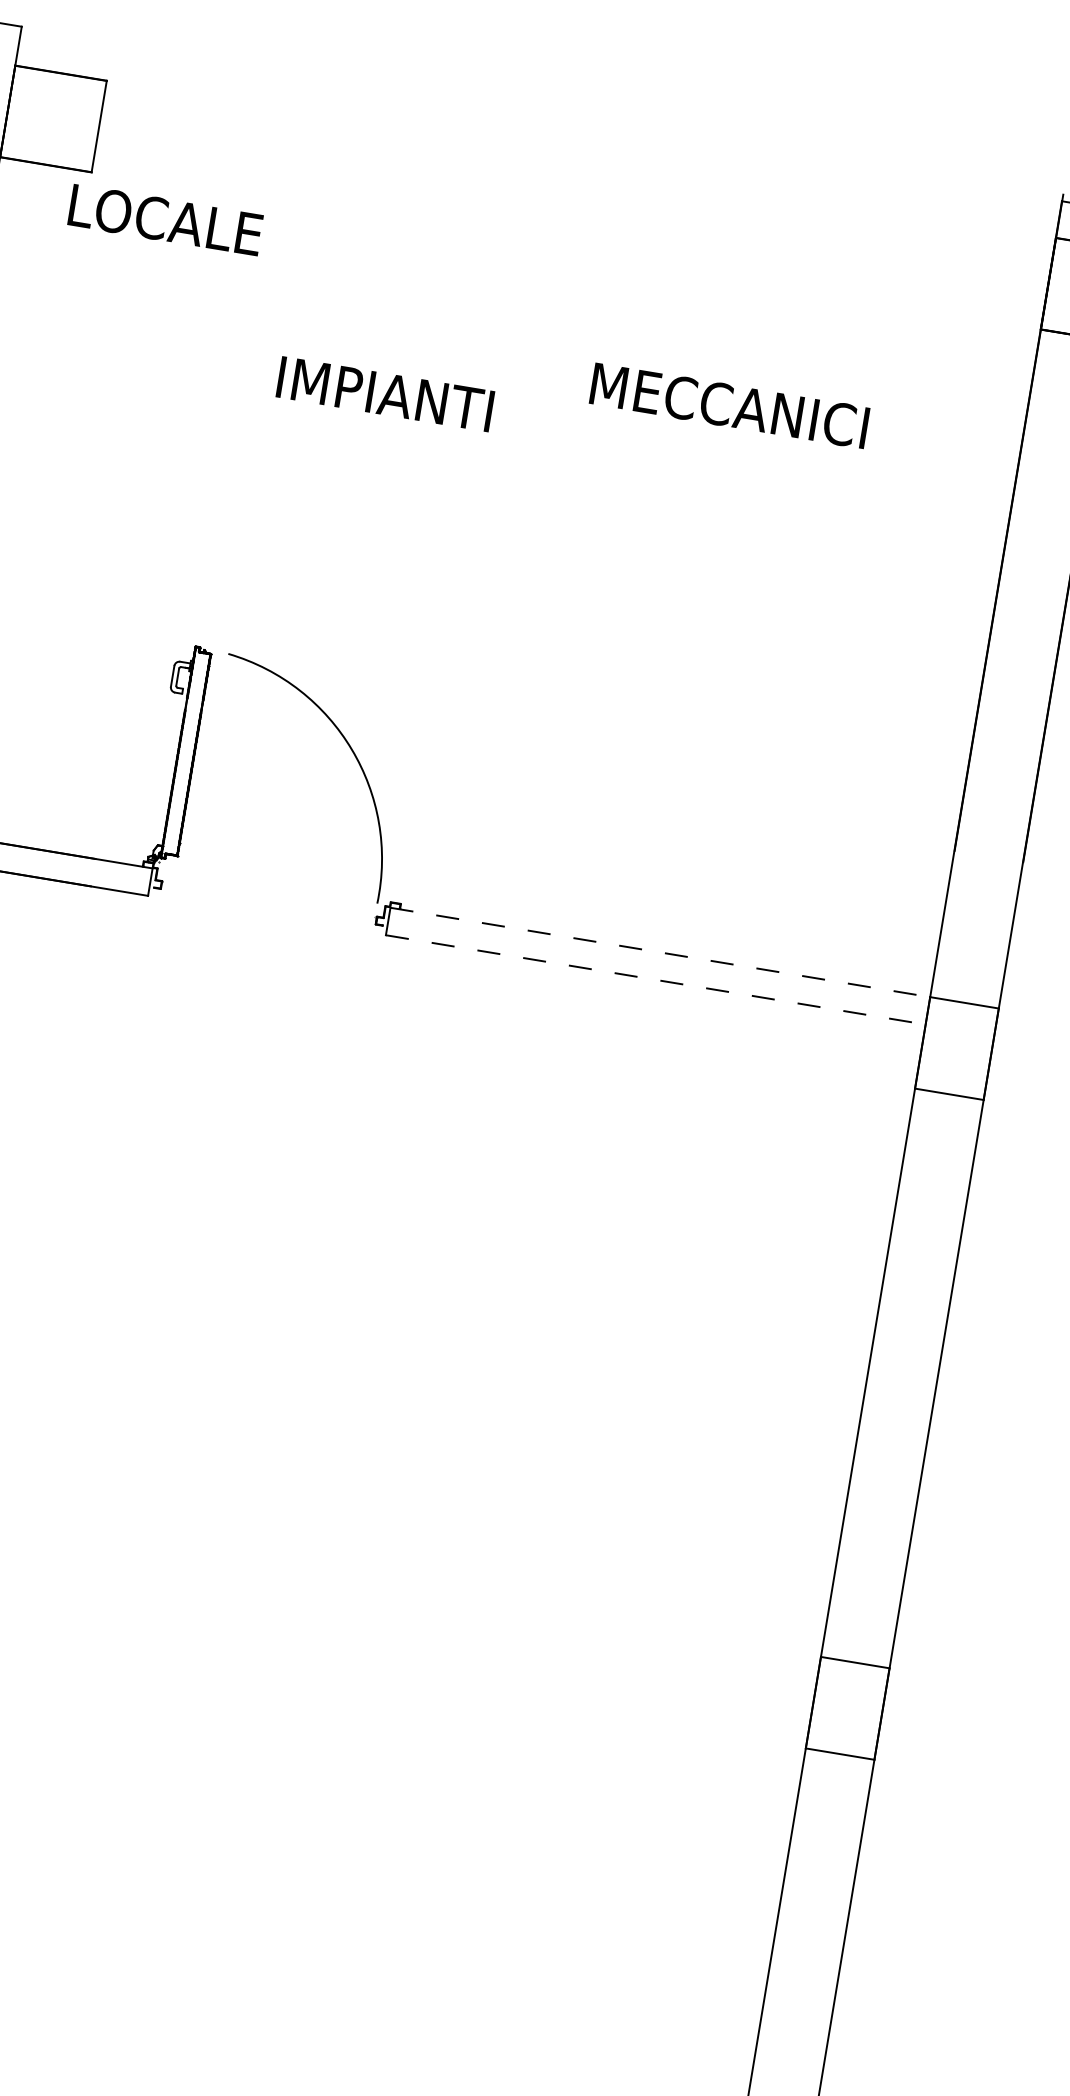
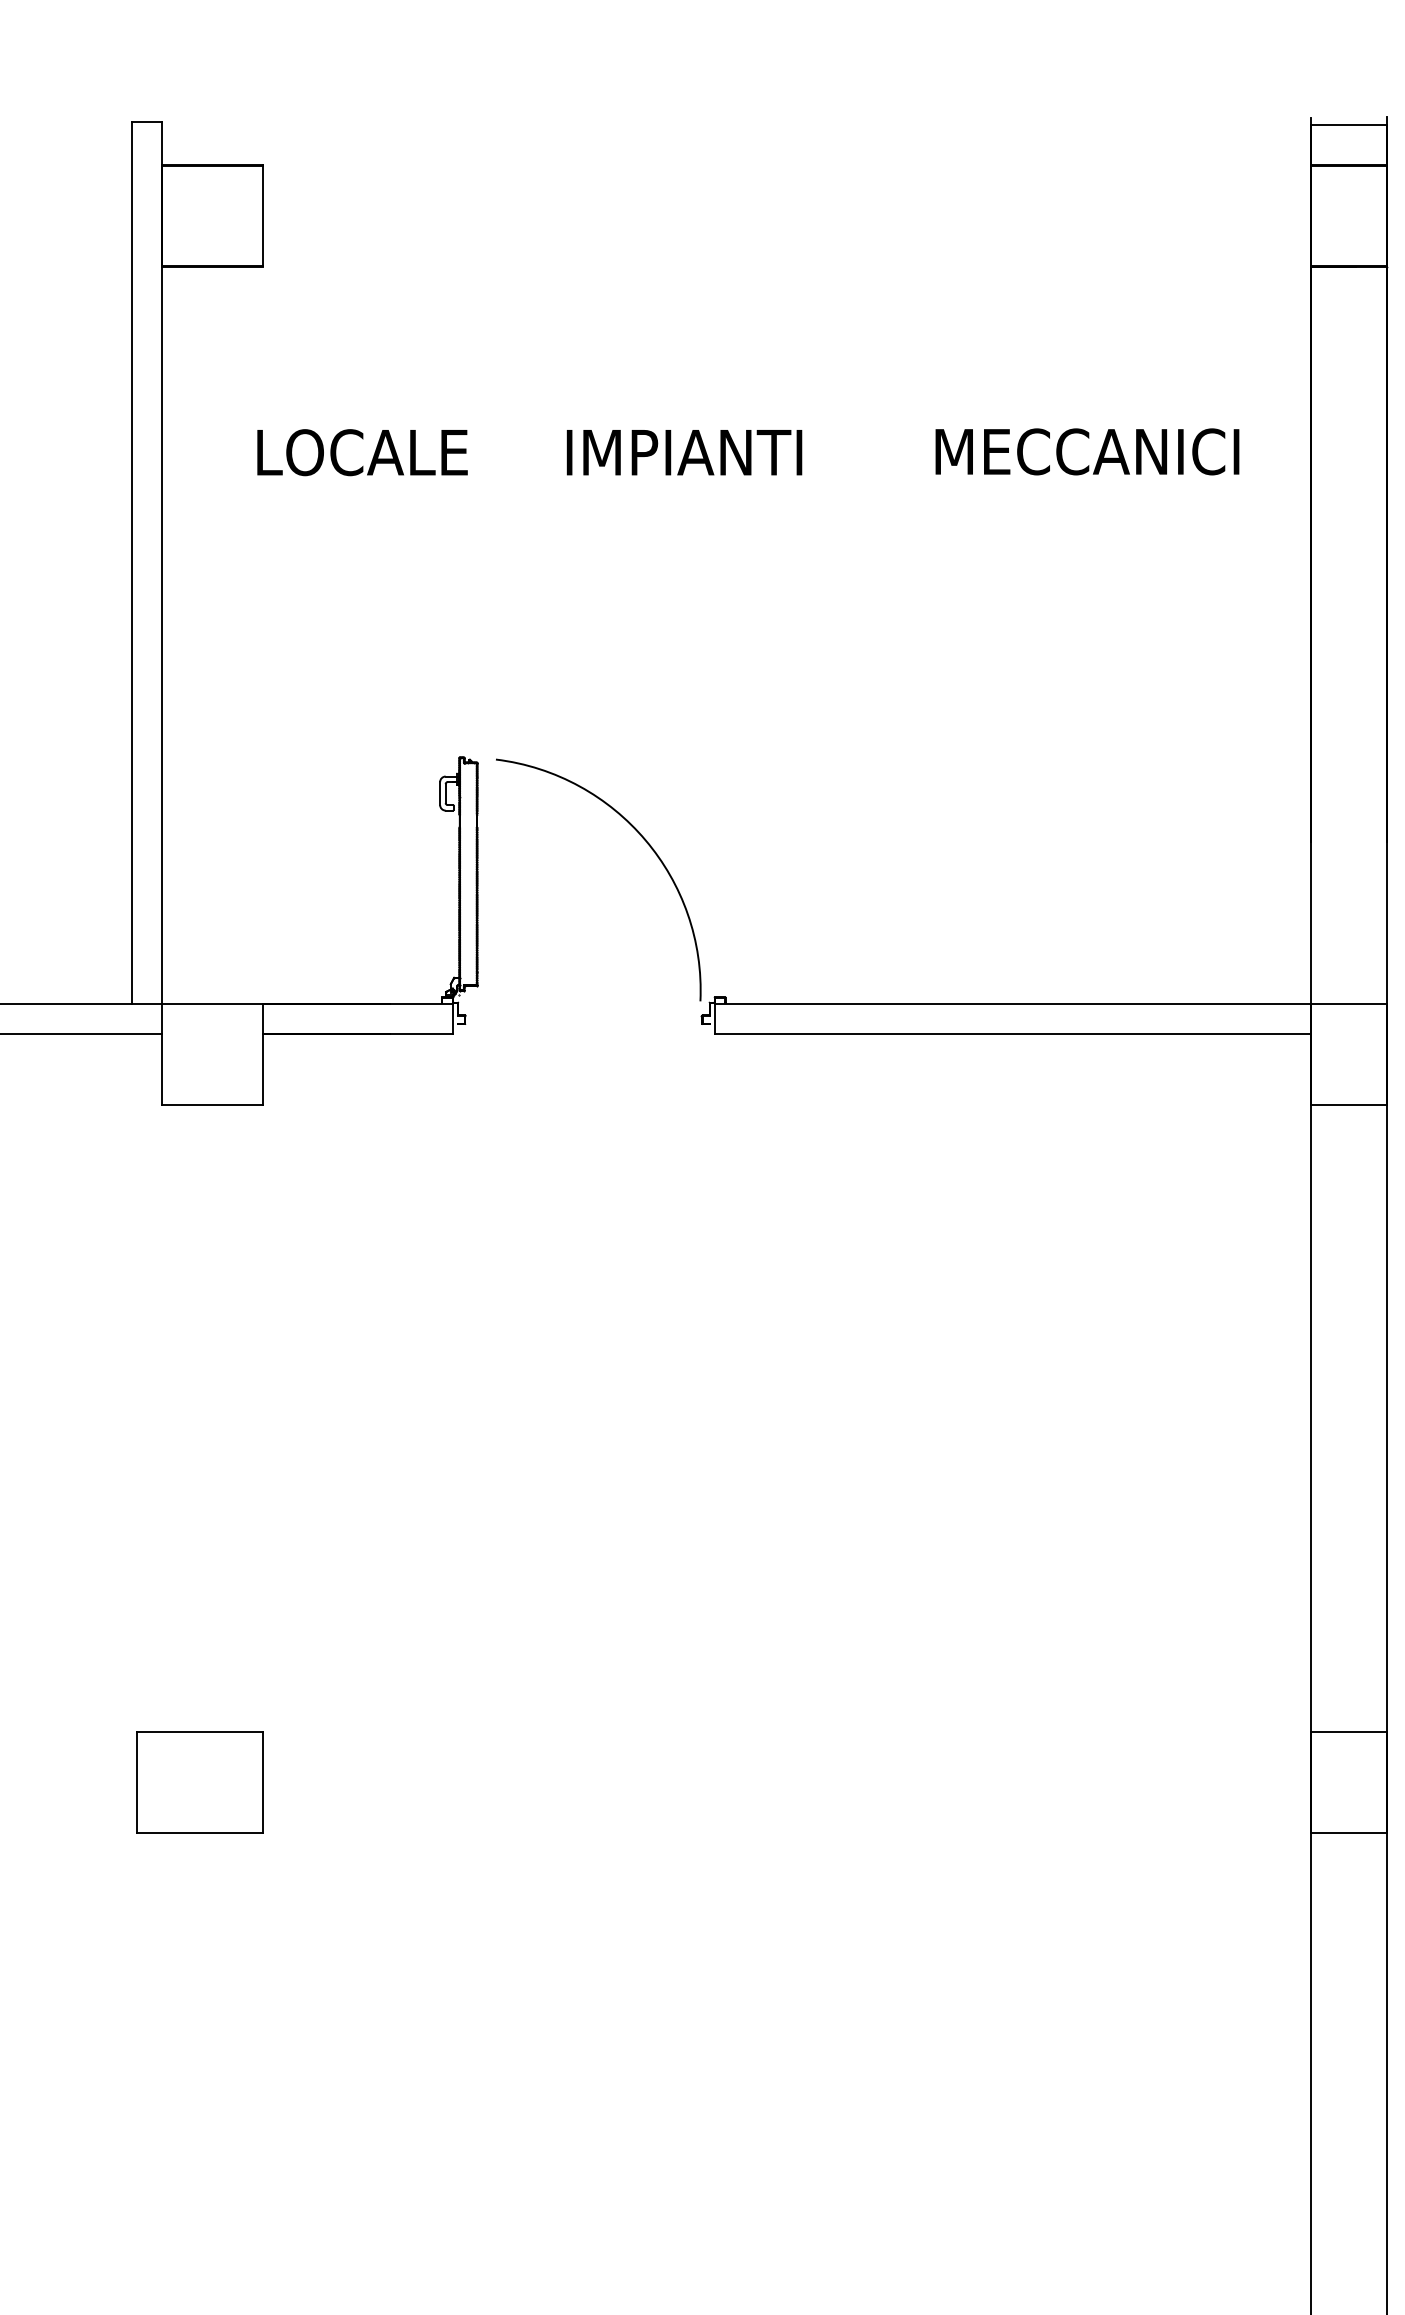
text: (165, 220) -> (362, 452), moved
text: (385, 394) -> (684, 452), moved
text: (729, 405) -> (1087, 451), moved
line: (660, 952) -> (1013, 1003), dashed -> solid
line: (656, 979) -> (1013, 1033), dashed -> solid

